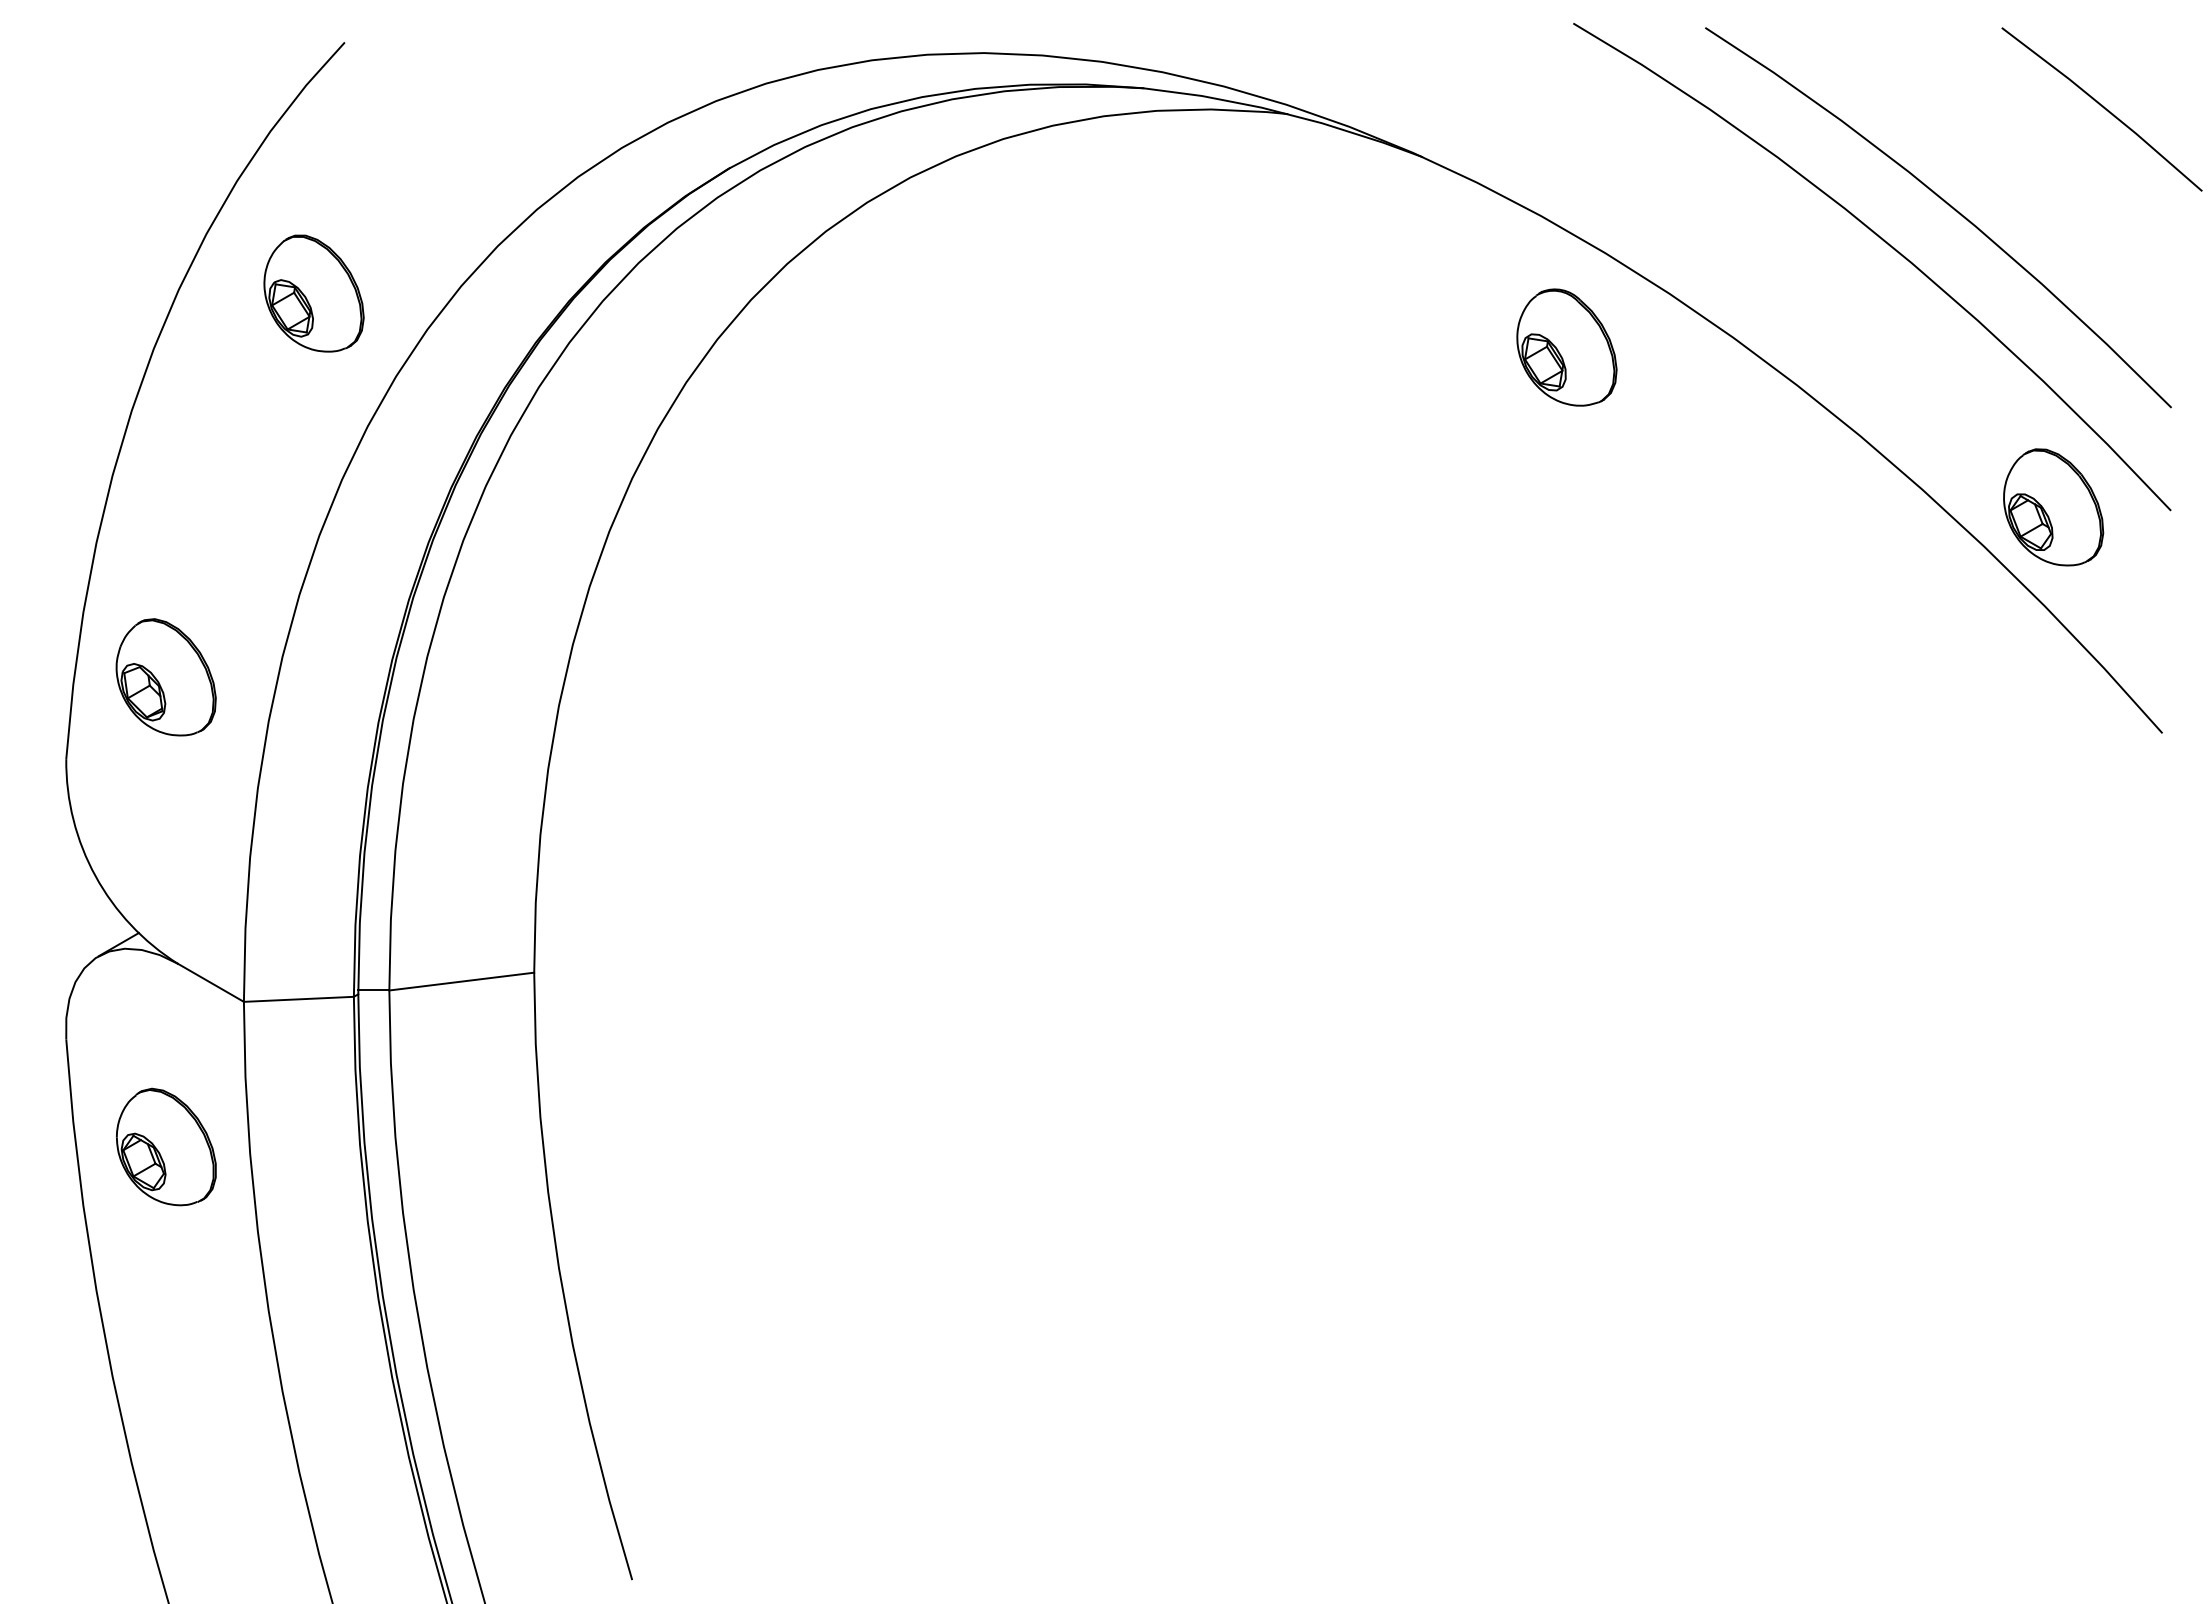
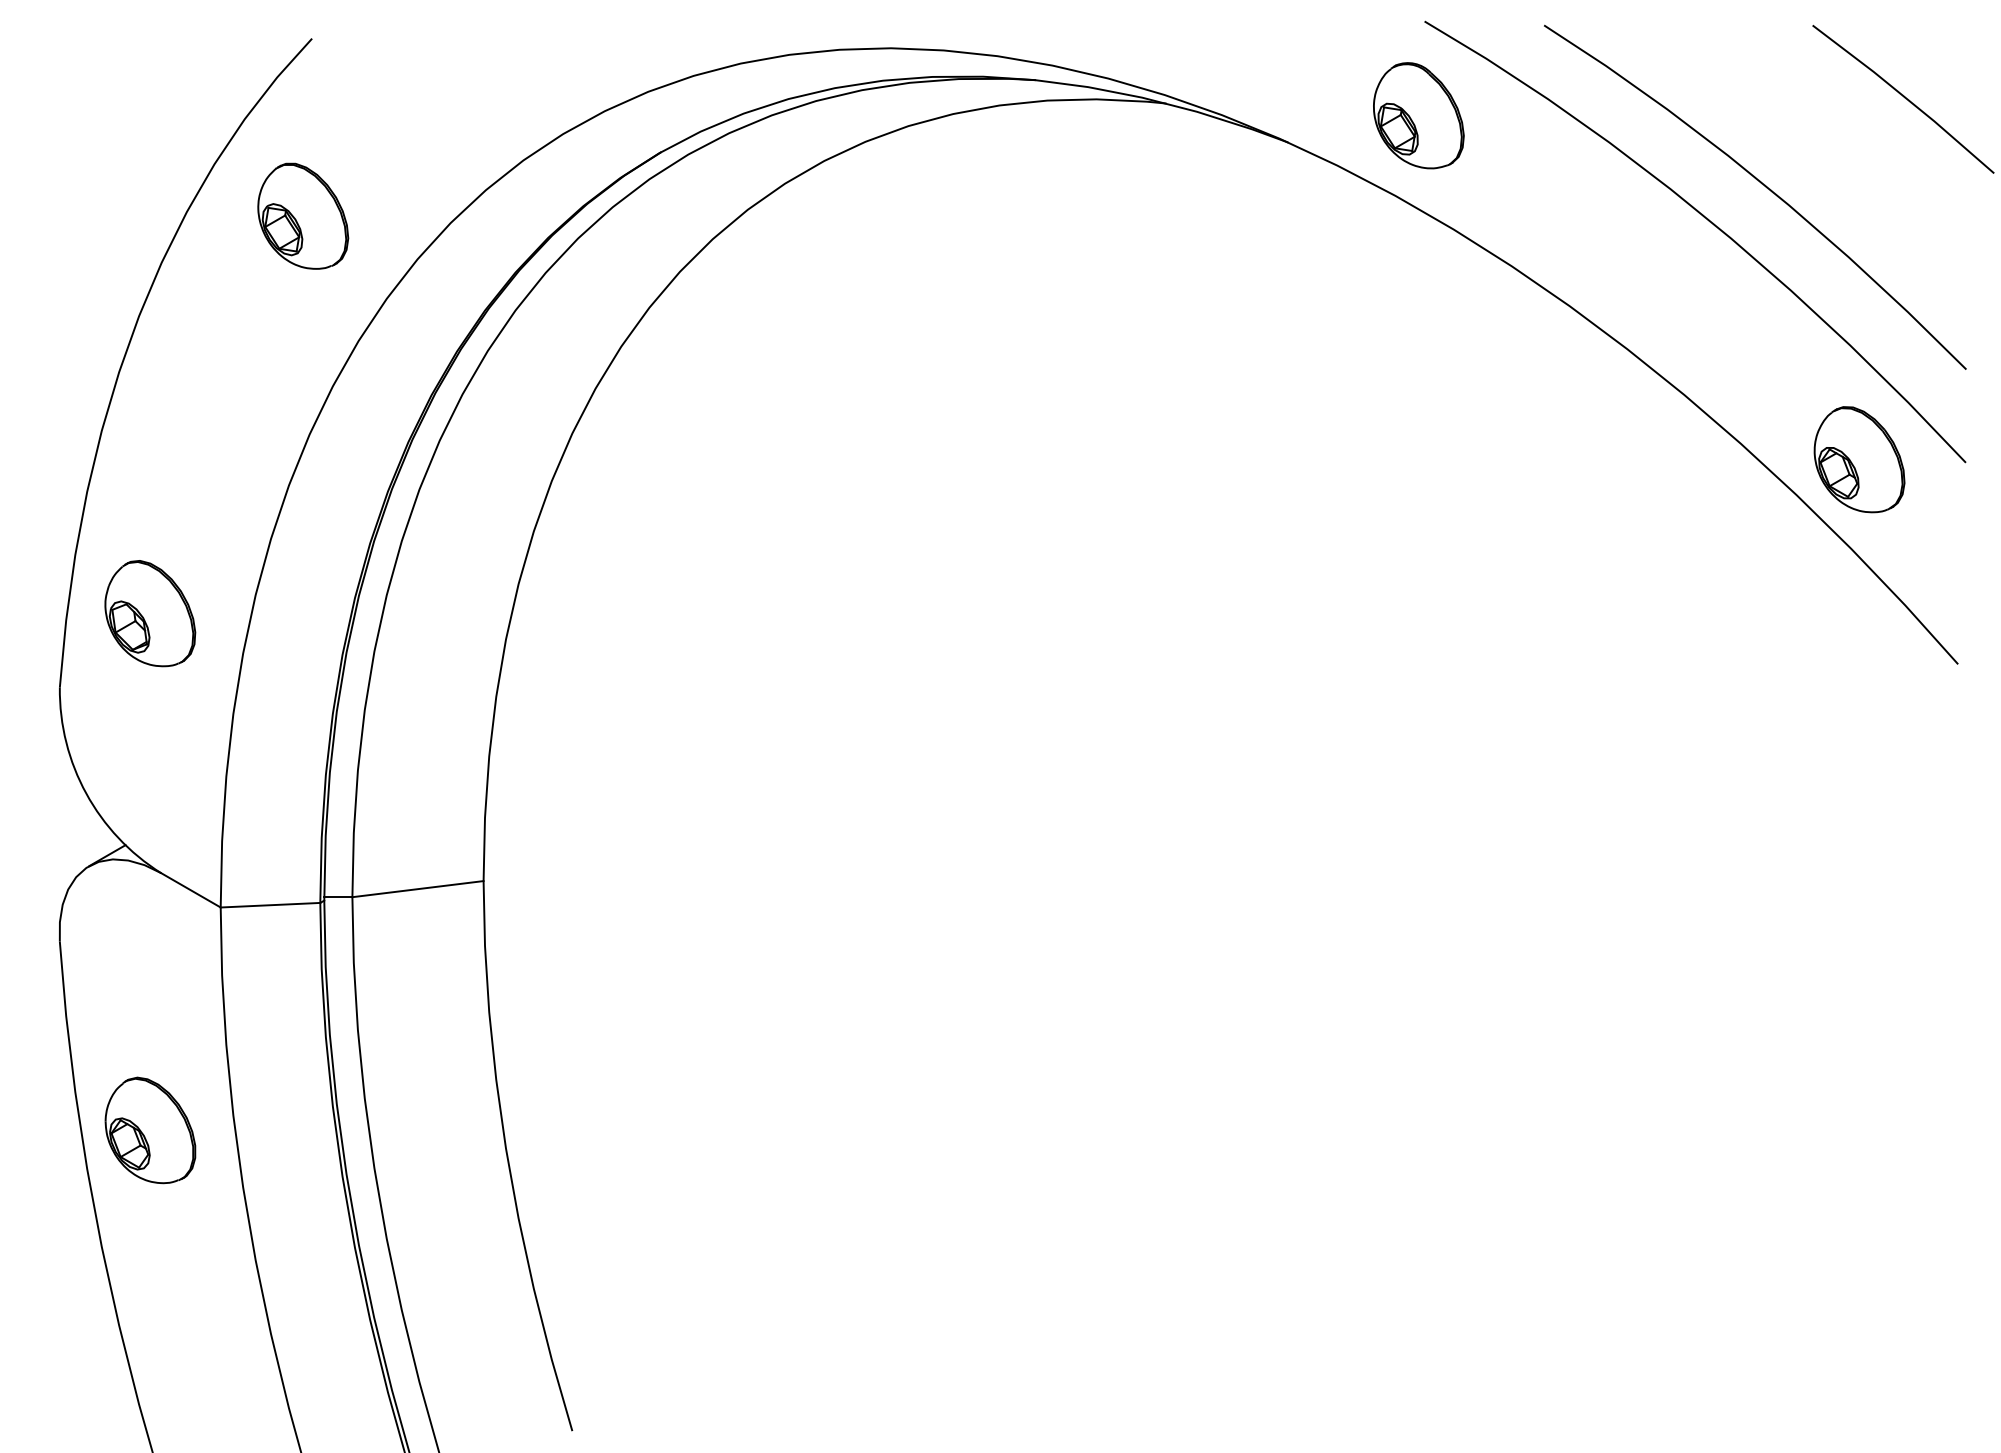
part: (313, 293) -> (302, 216), moved
part: (1566, 347) -> (1418, 115), moved
part: (166, 1146) -> (150, 1129), moved

